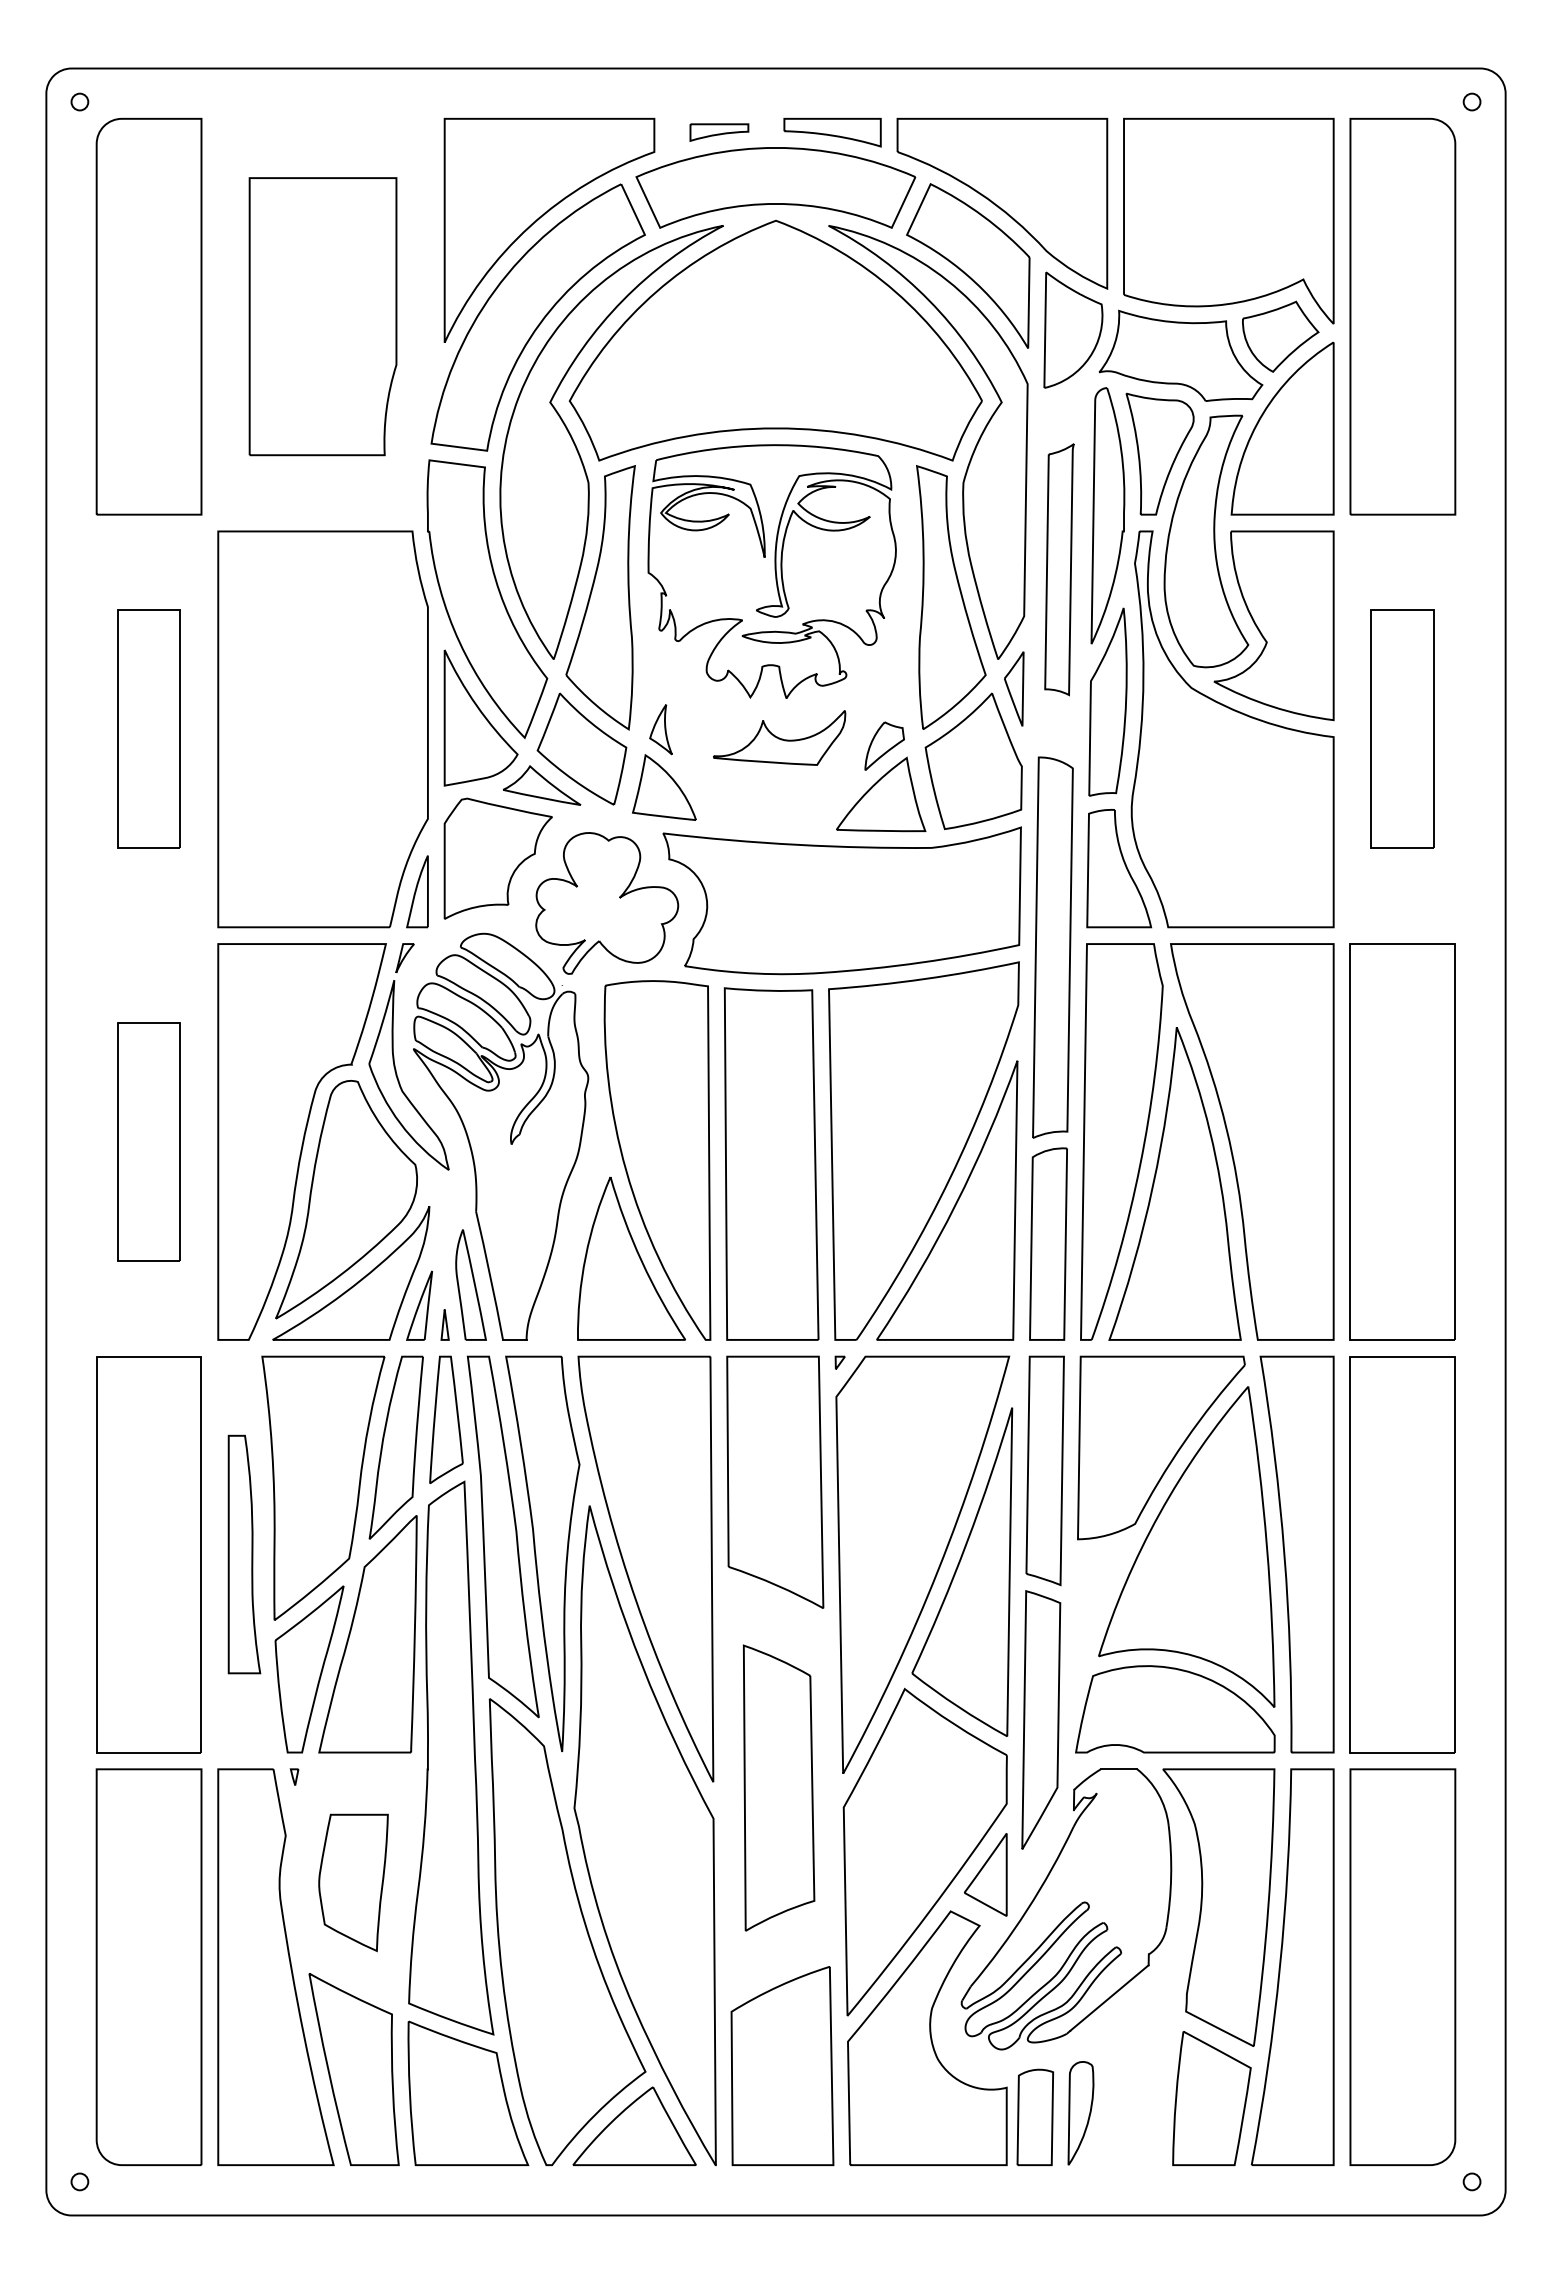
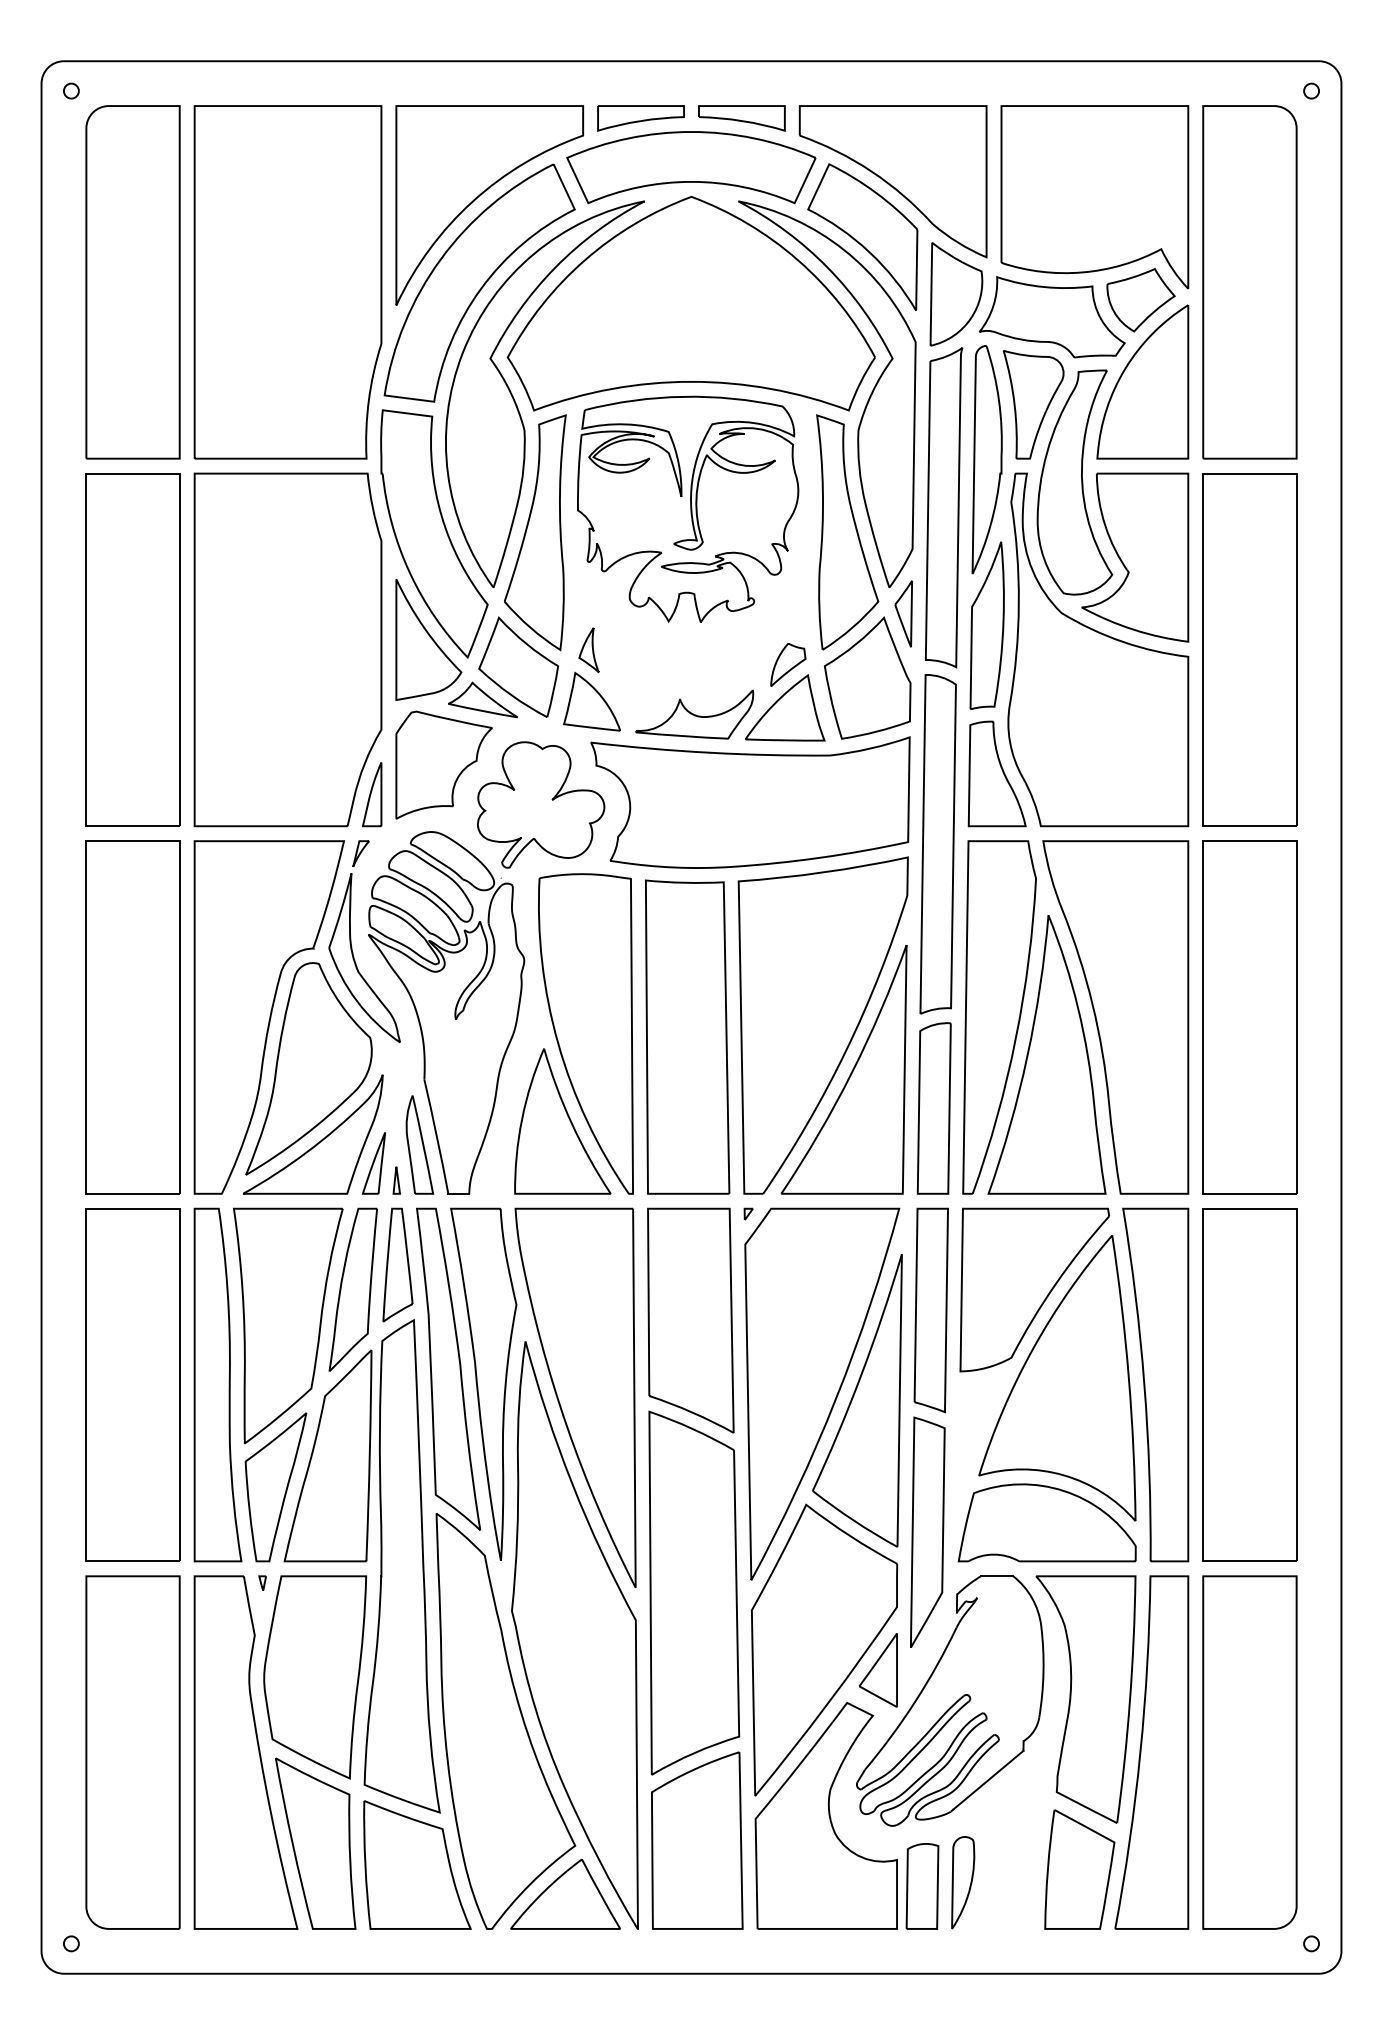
part: (719, 132) -> (641, 118), size x1.67
part: (322, 316) -> (287, 282), size x1.43
part: (1059, 569) -> (944, 507), size x1.43
part: (148, 728) -> (132, 649), size x1.67
part: (1402, 728) -> (1249, 649), size x1.67
part: (779, 737) -> (694, 714), moved
part: (148, 1141) -> (132, 1017), size x1.67
part: (244, 1554) -> (218, 1384), size x1.67
part: (778, 1787) -> (693, 1592), size x1.43
part: (353, 1882) -> (315, 1677), size x1.67

